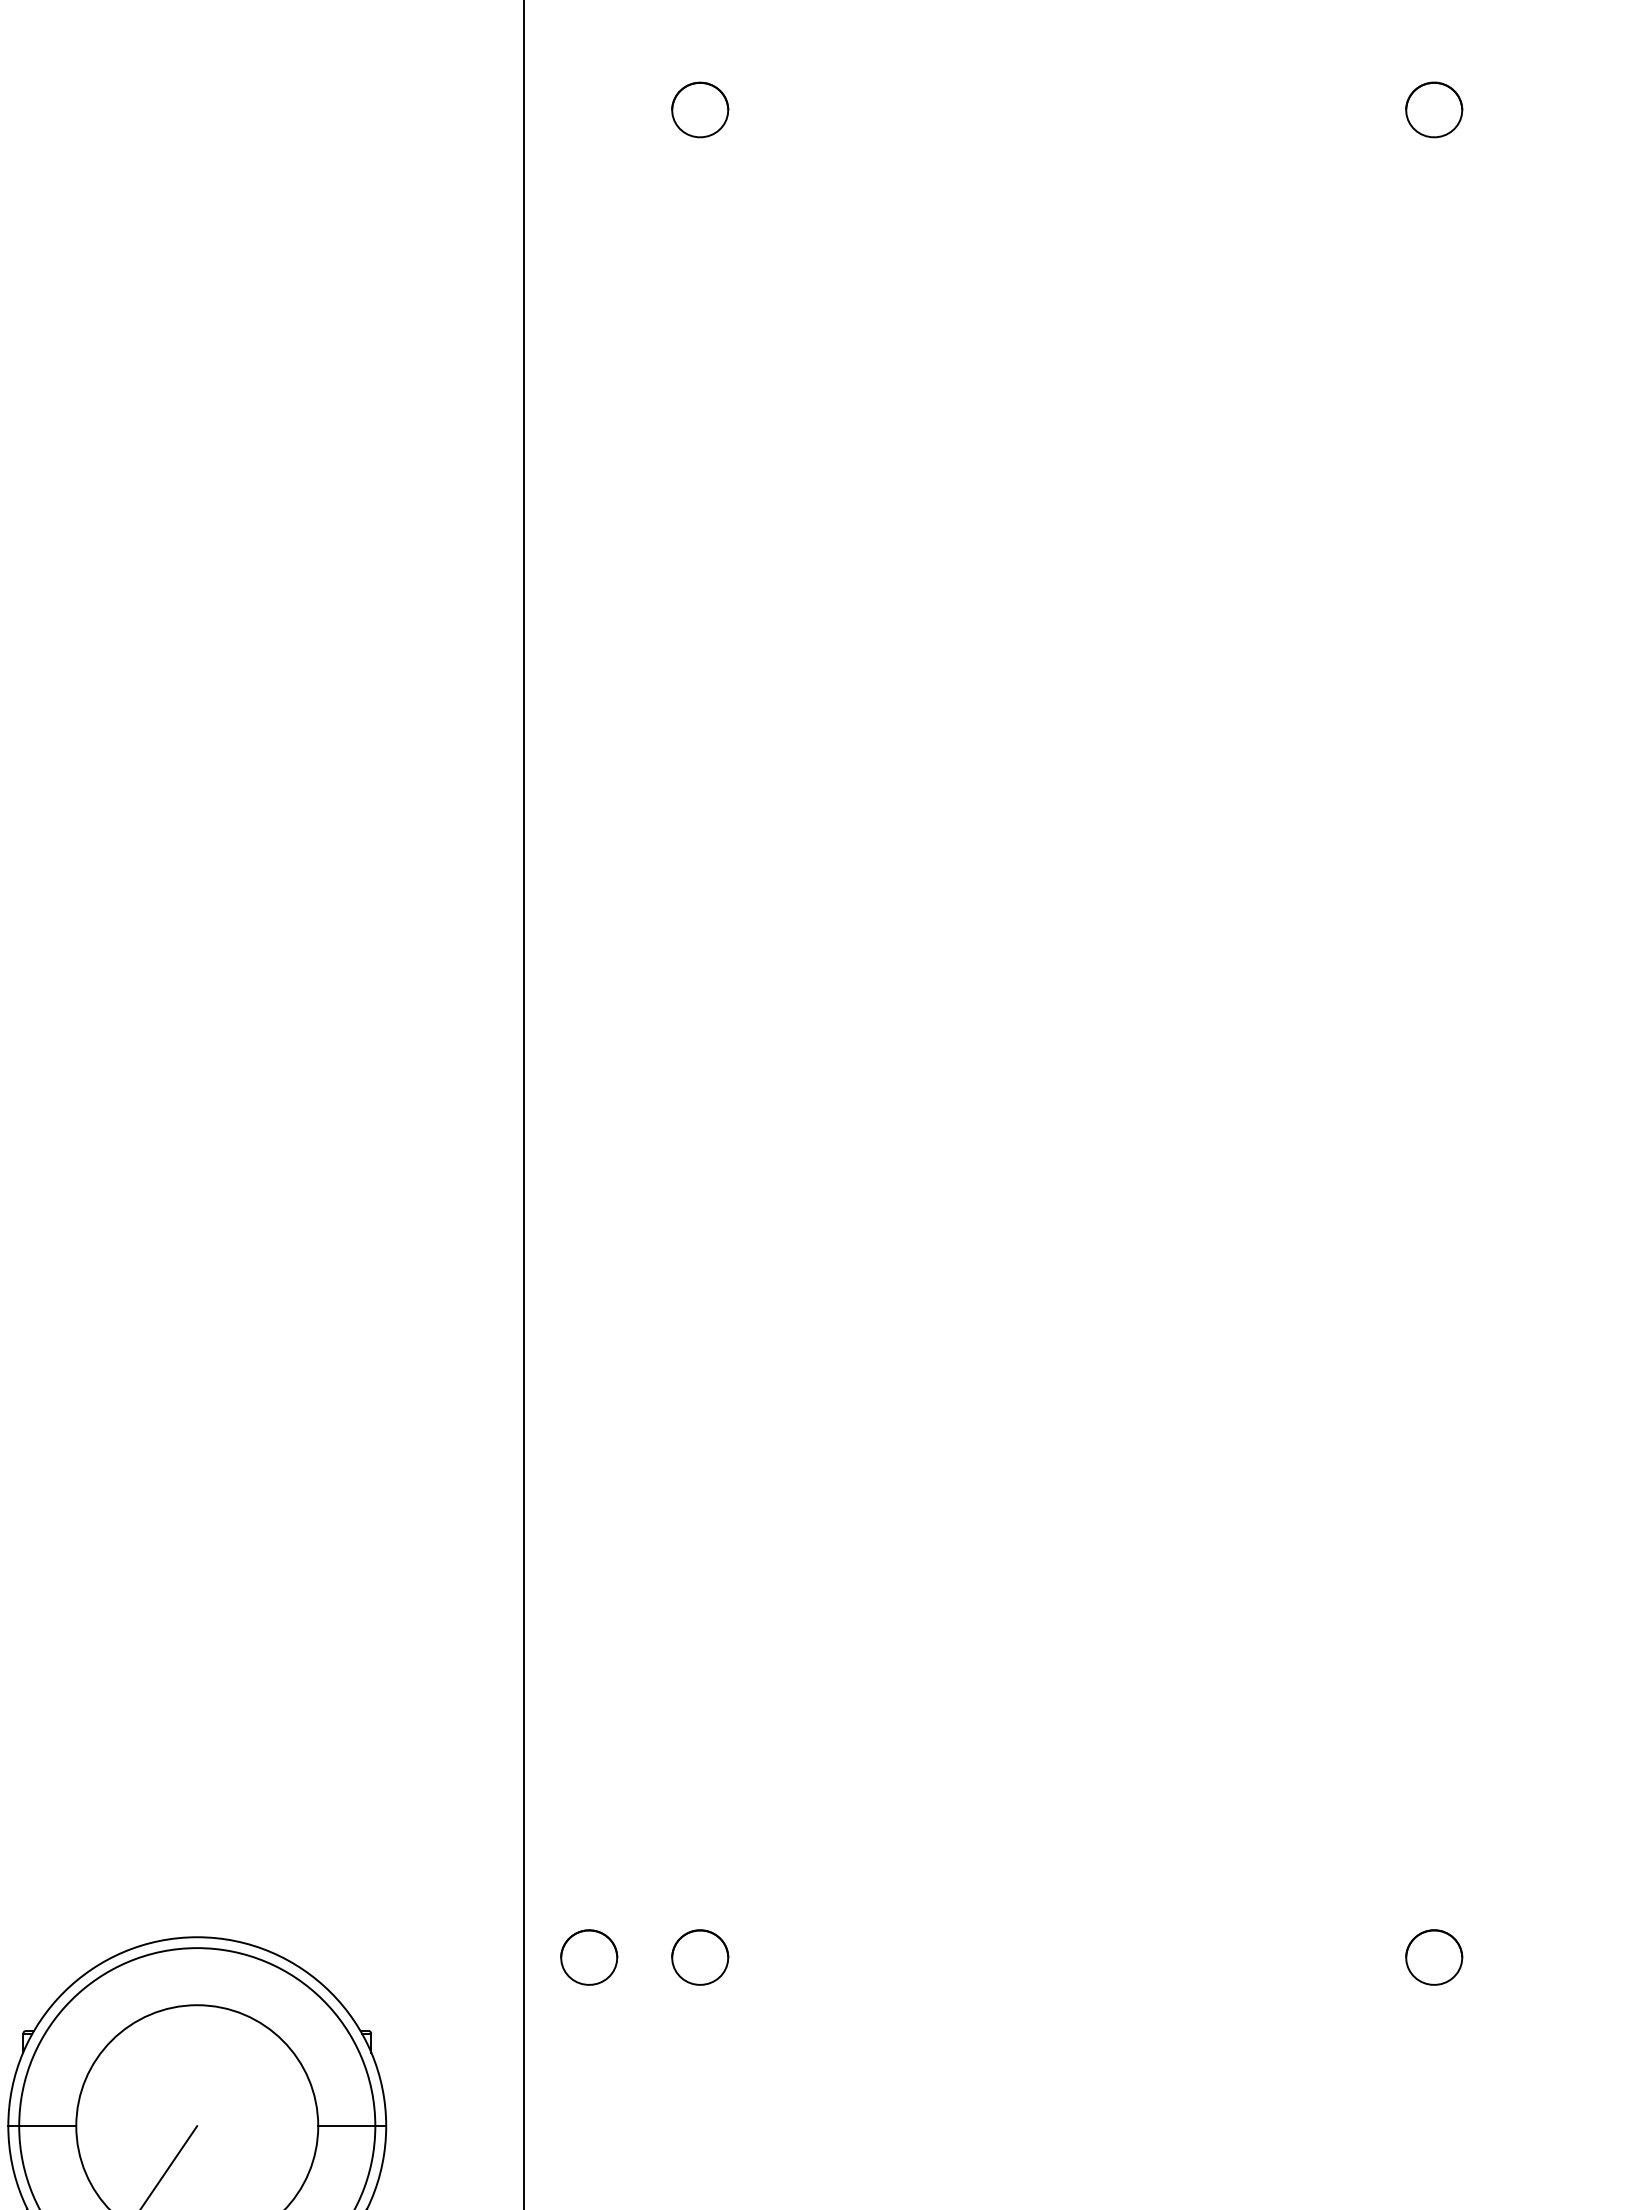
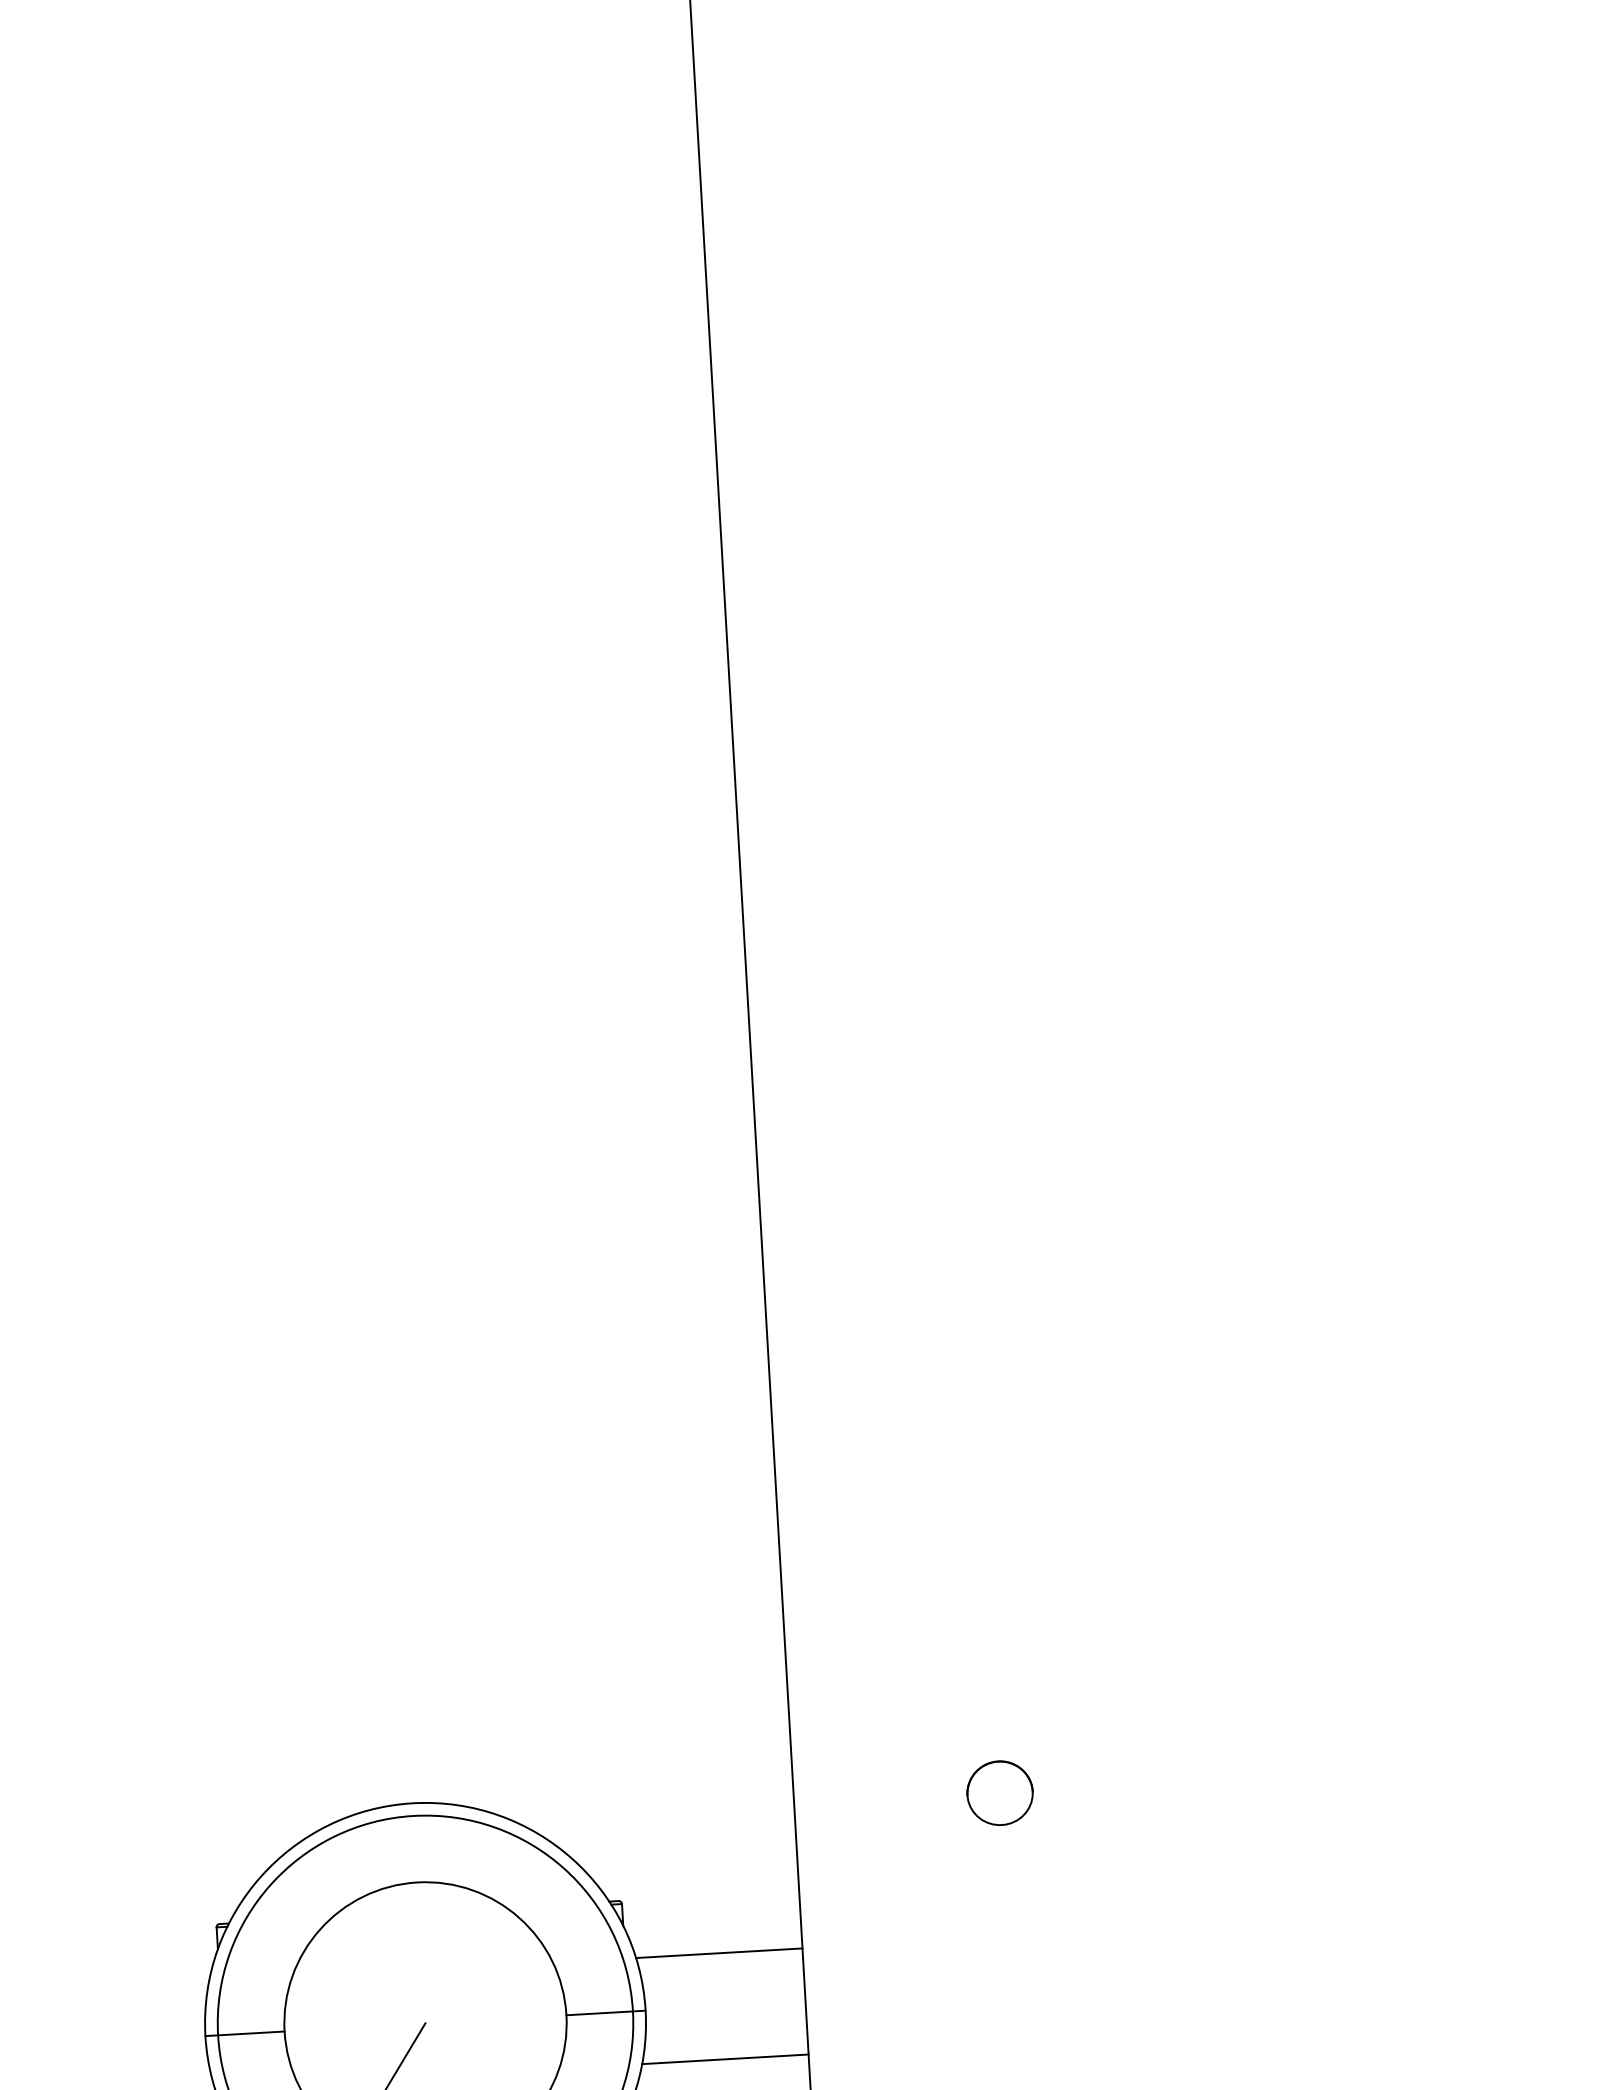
part: (589, 1957) -> (871, 1800), removed
line: (451, 2080) -> (718, 1953), added
line: (451, 2171) -> (724, 2059), added

